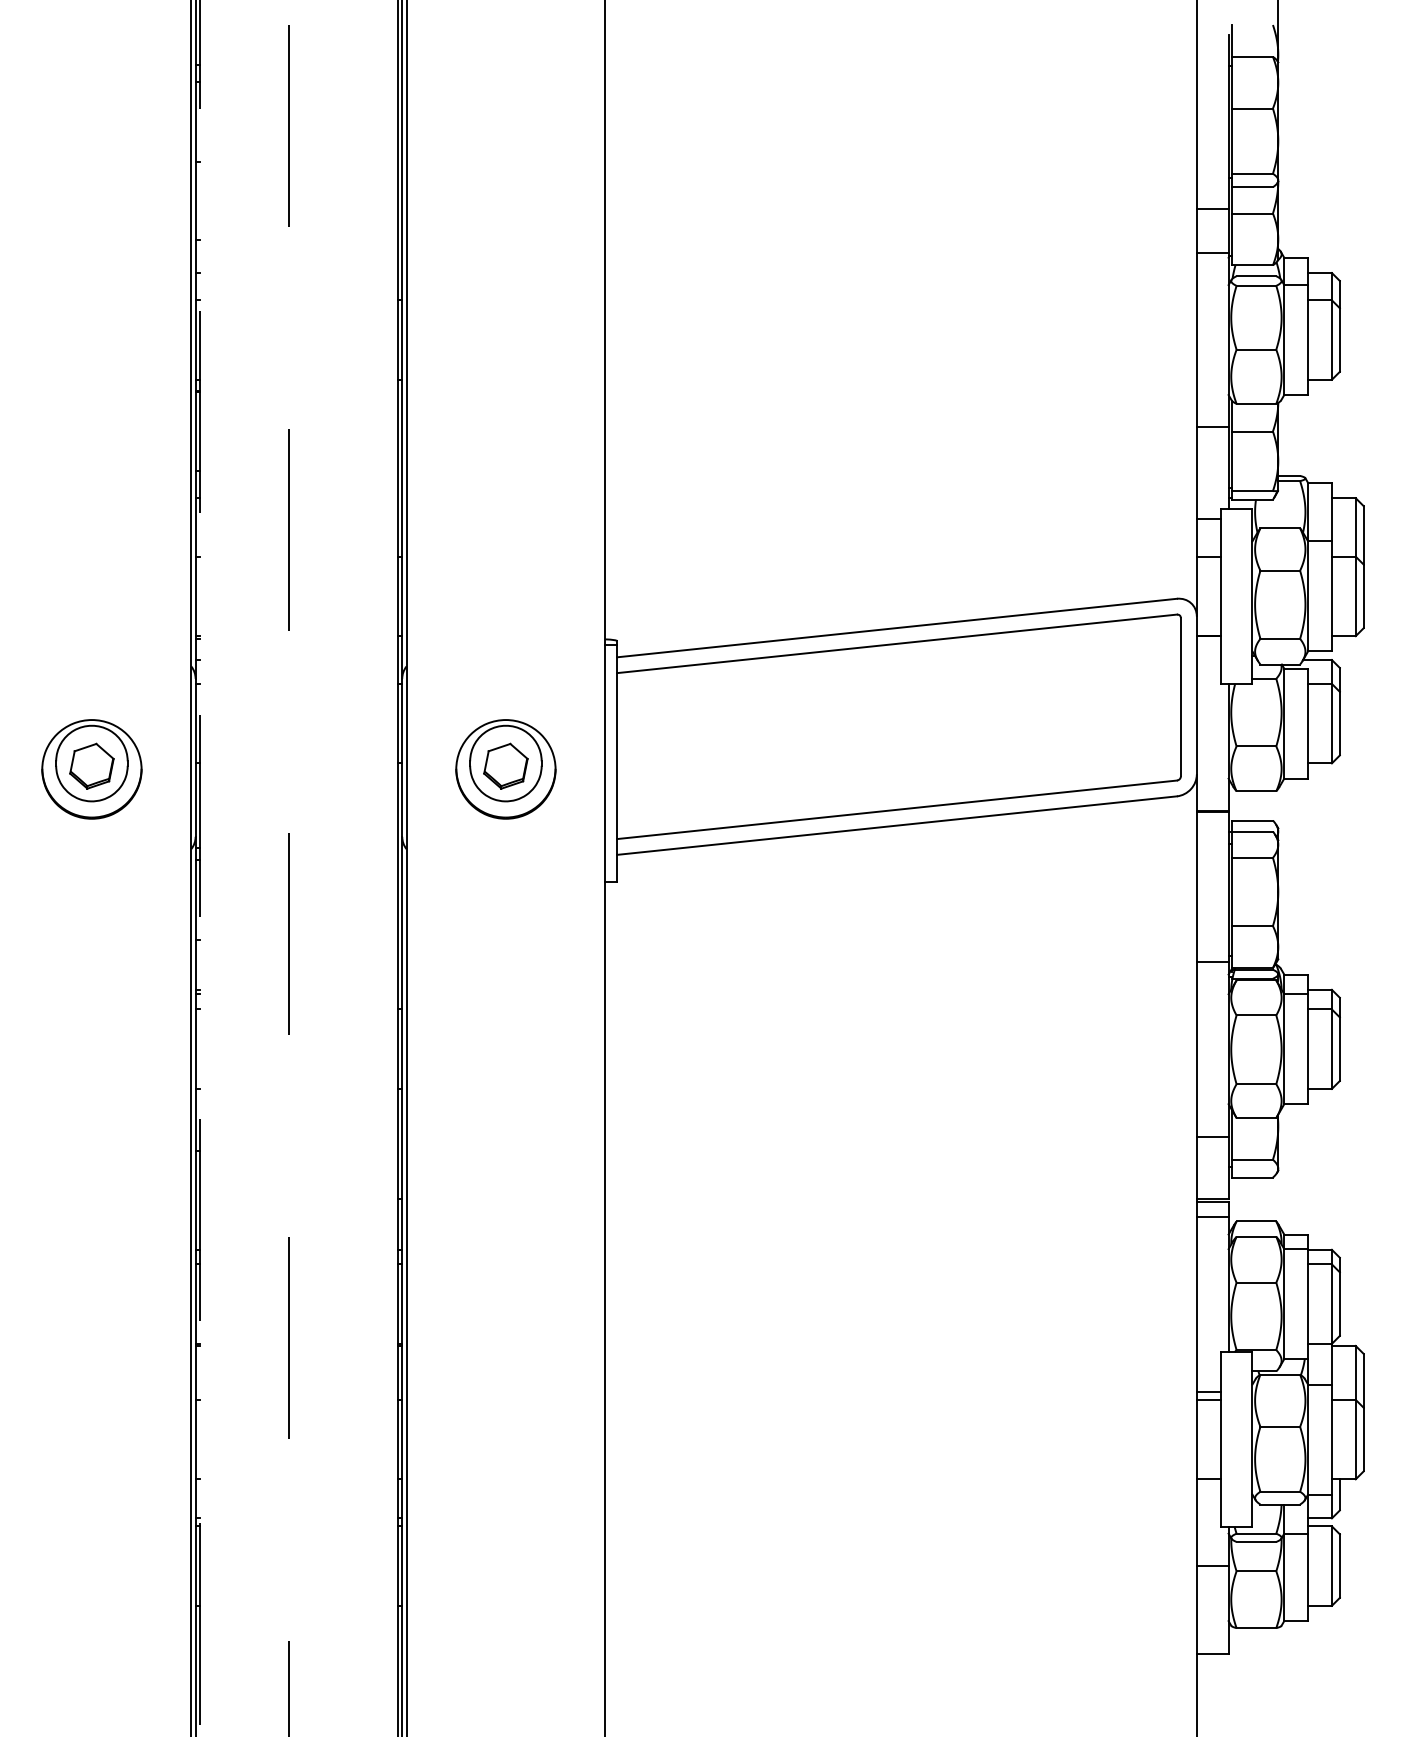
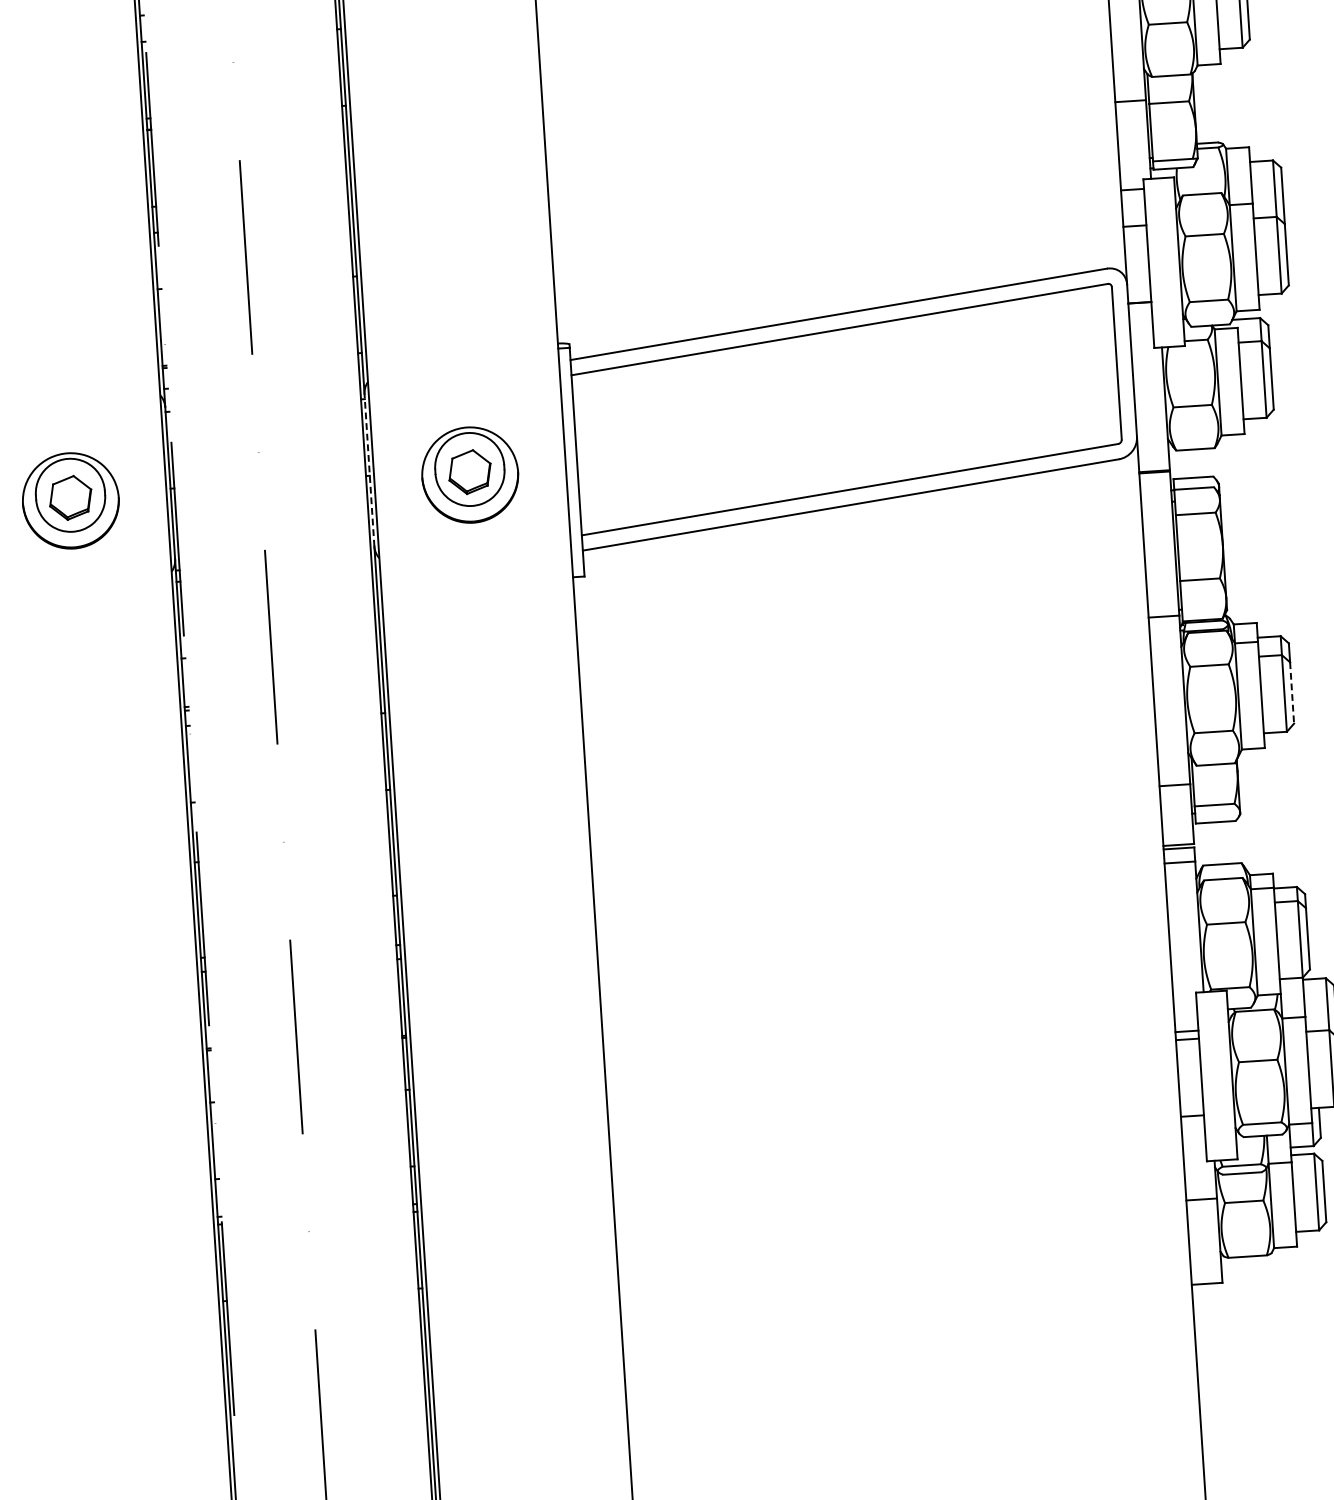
line: (402, 757) -> (369, 470), solid -> dashed
line: (1339, 1049) -> (1291, 693), solid -> dashed

